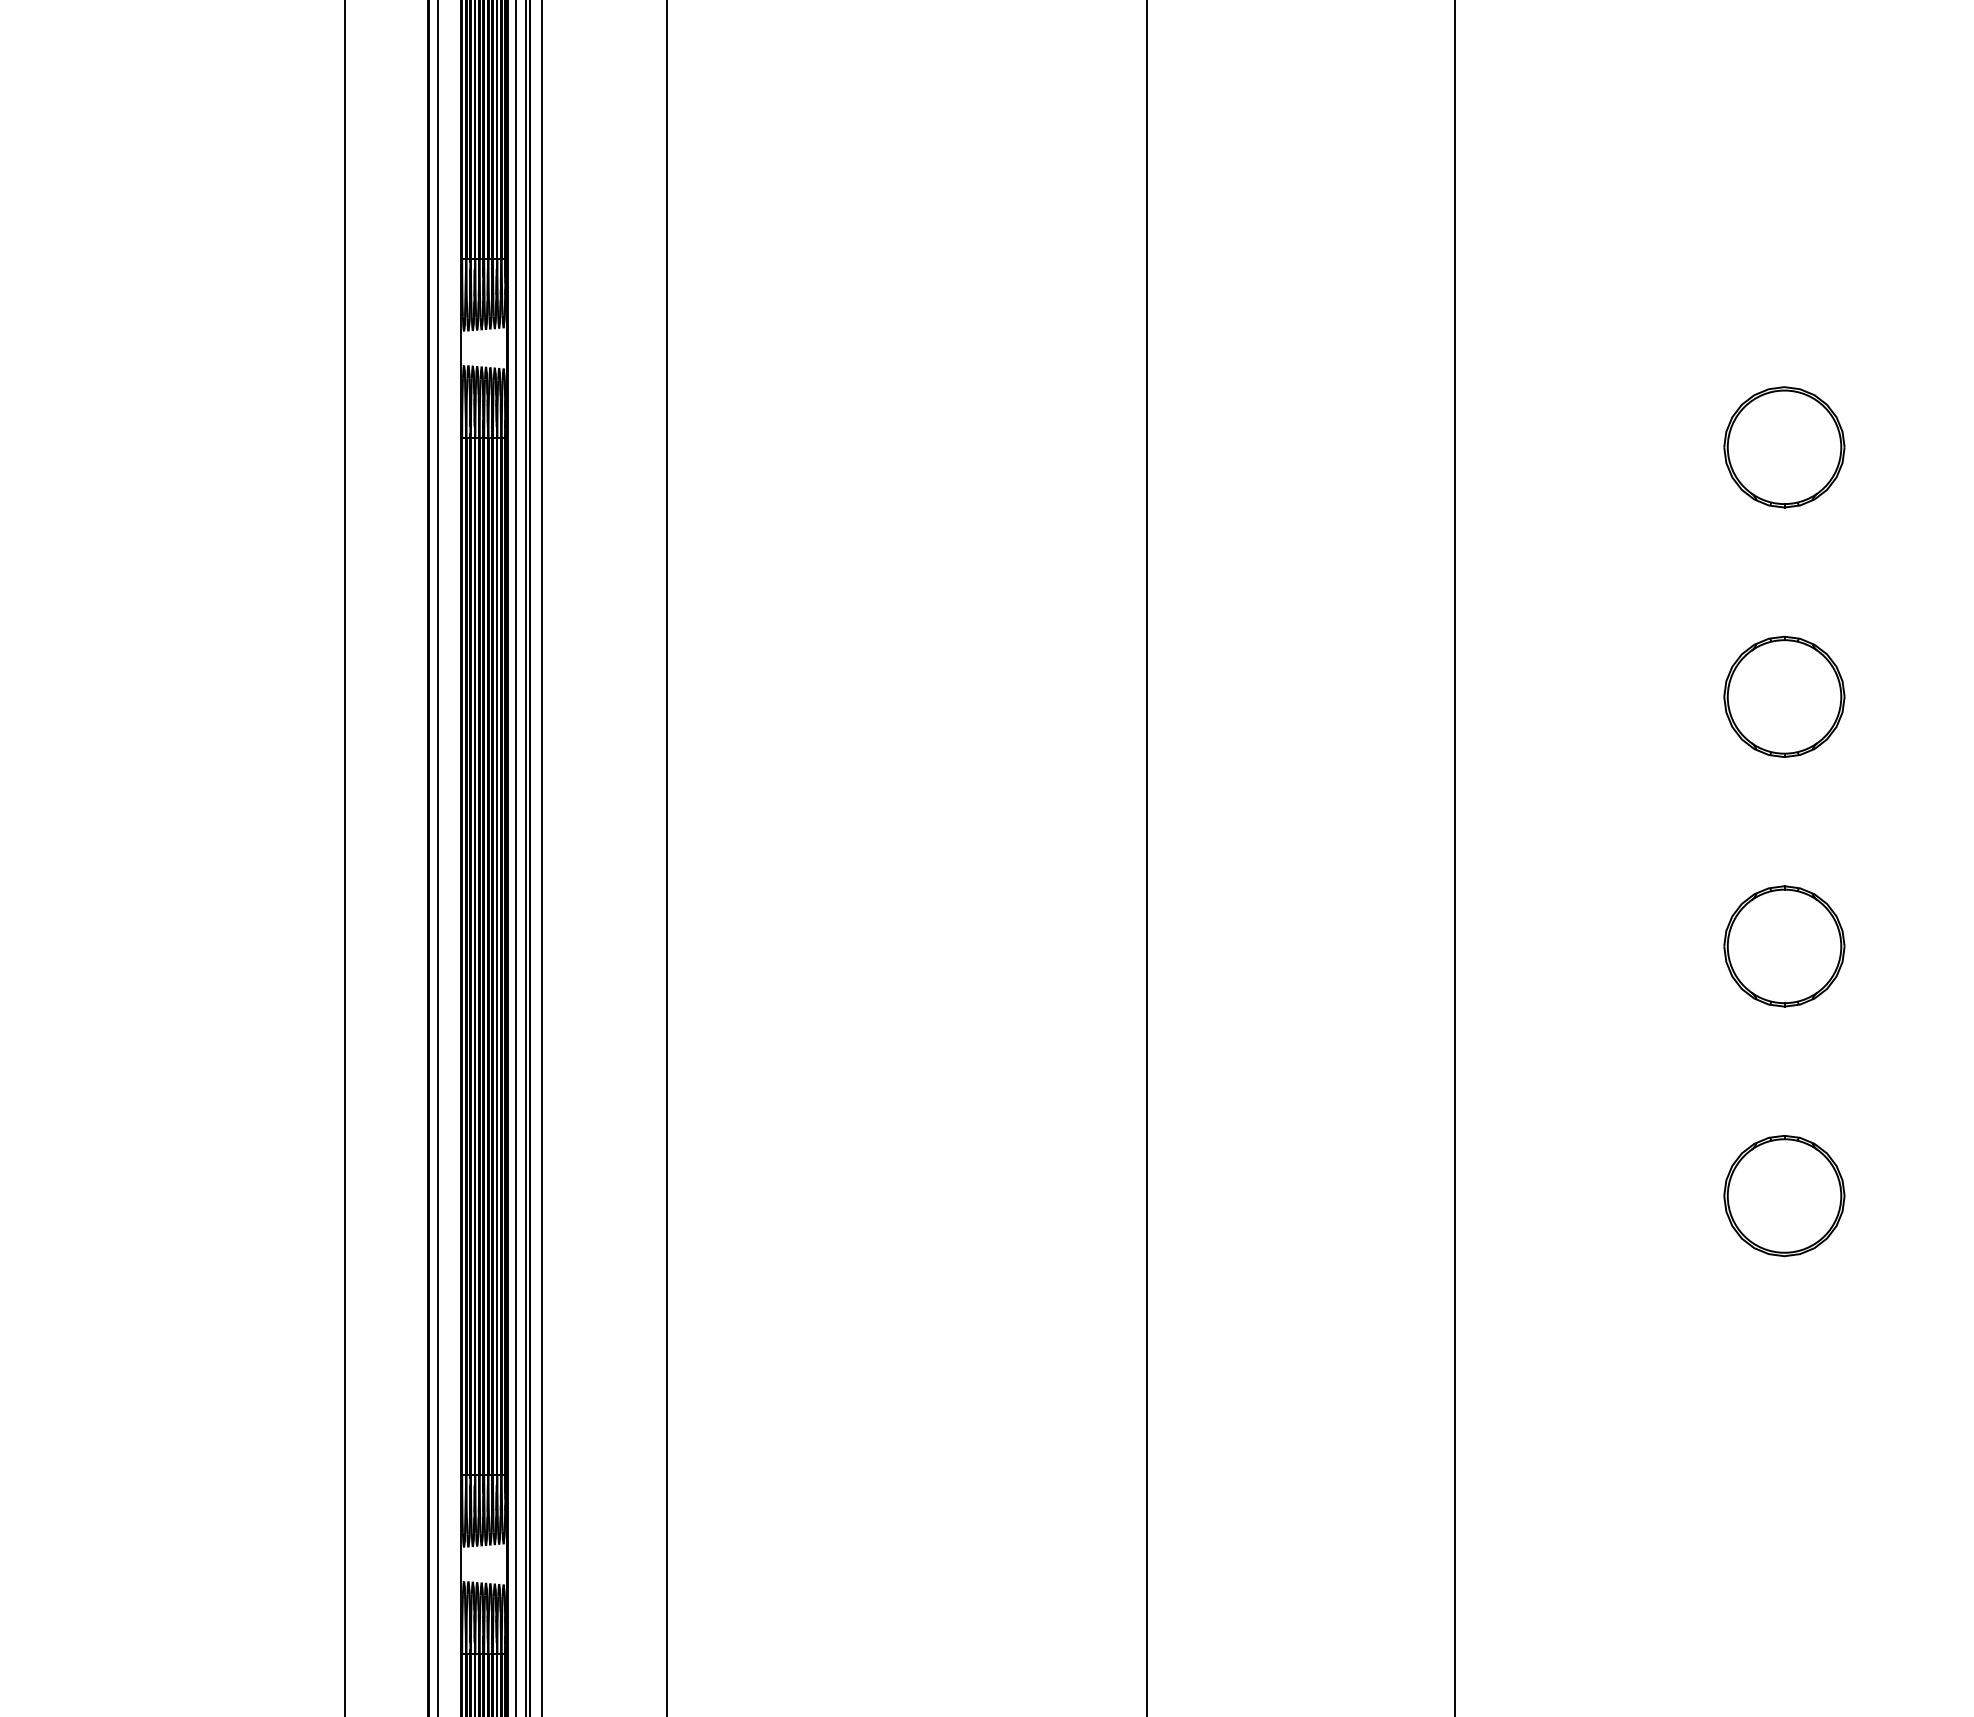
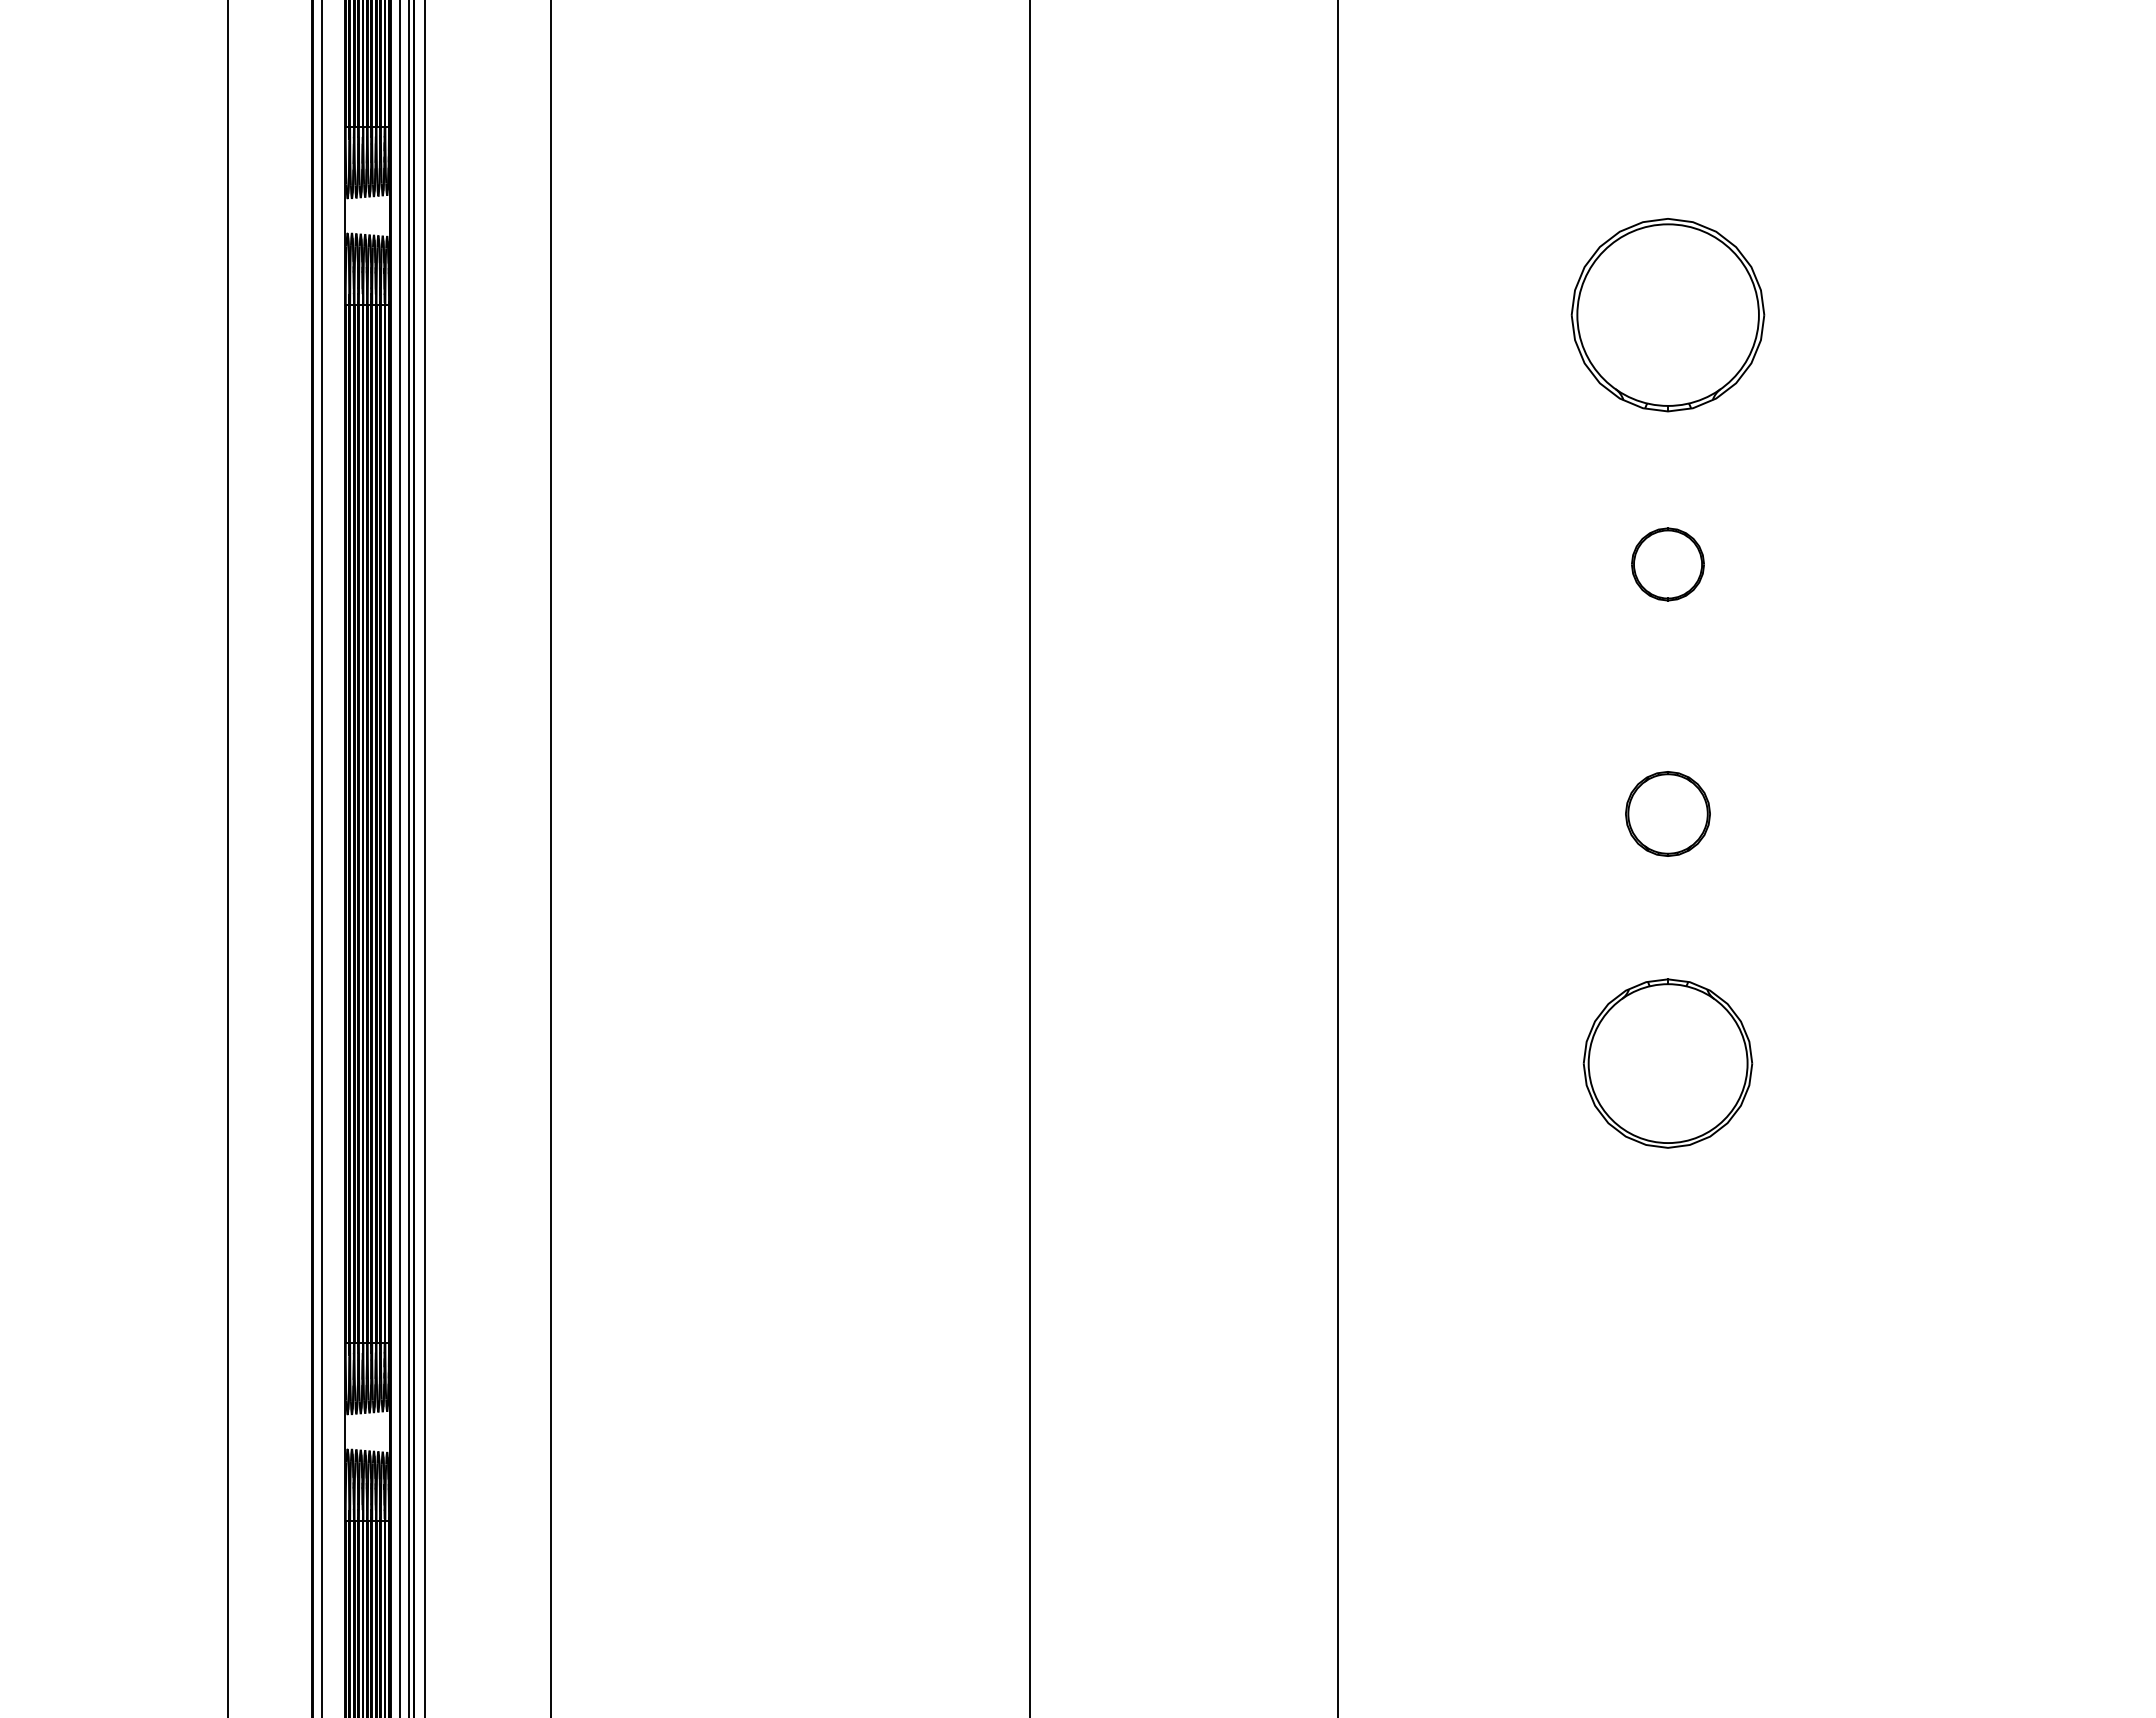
part: (1783, 446) -> (1667, 314), size x1.6
part: (1783, 696) -> (1667, 564), size x0.6
part: (1783, 945) -> (1667, 813), size x0.7
part: (1783, 1195) -> (1667, 1063), size x1.4

